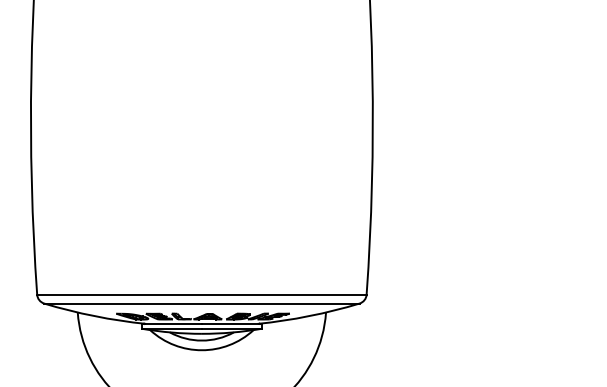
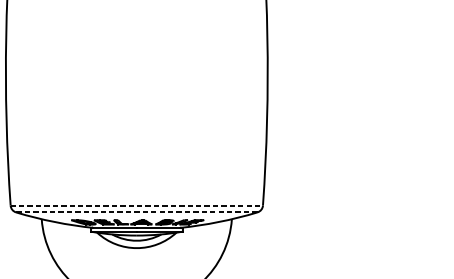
line: (201, 294) -> (136, 205), solid -> dashed
line: (201, 303) -> (136, 212), solid -> dashed

